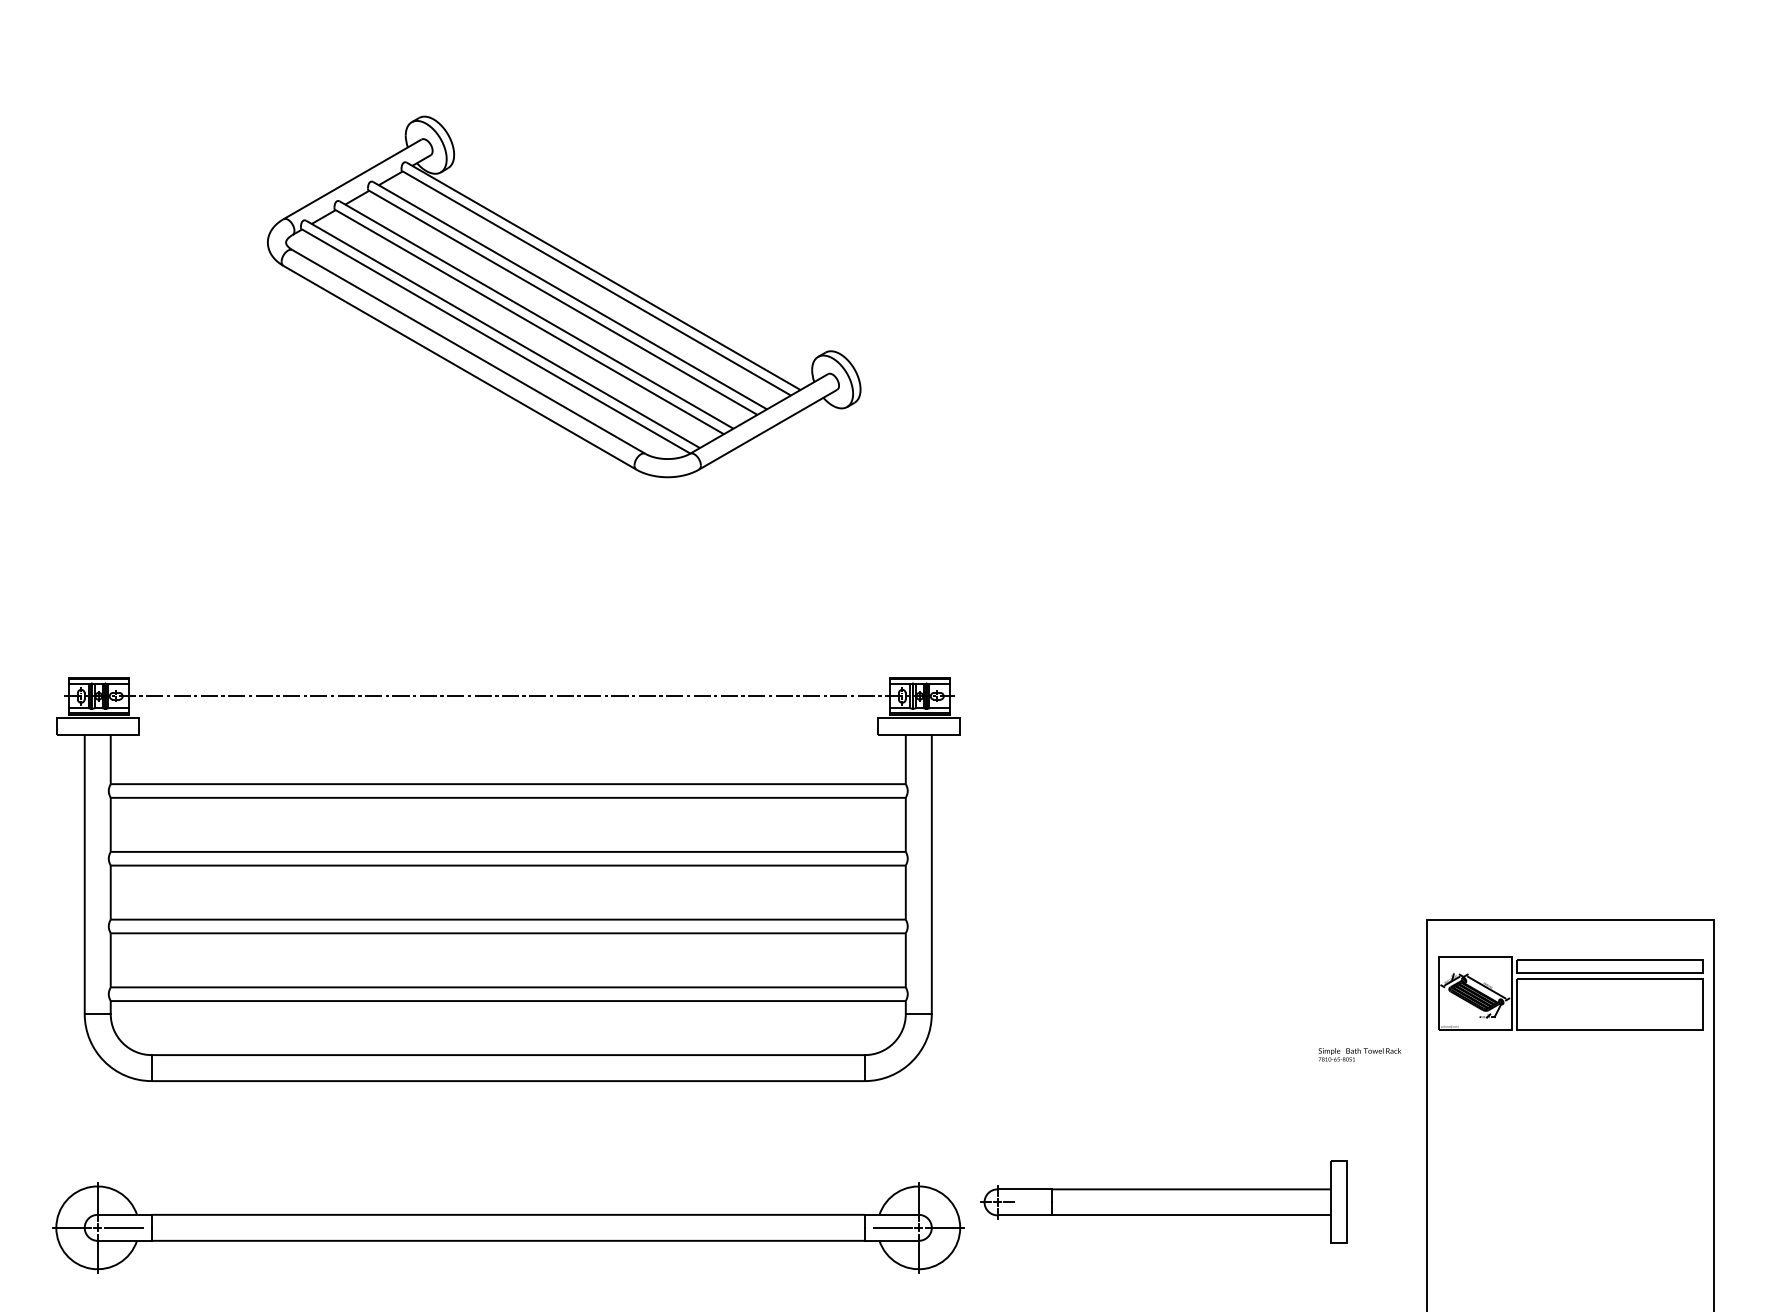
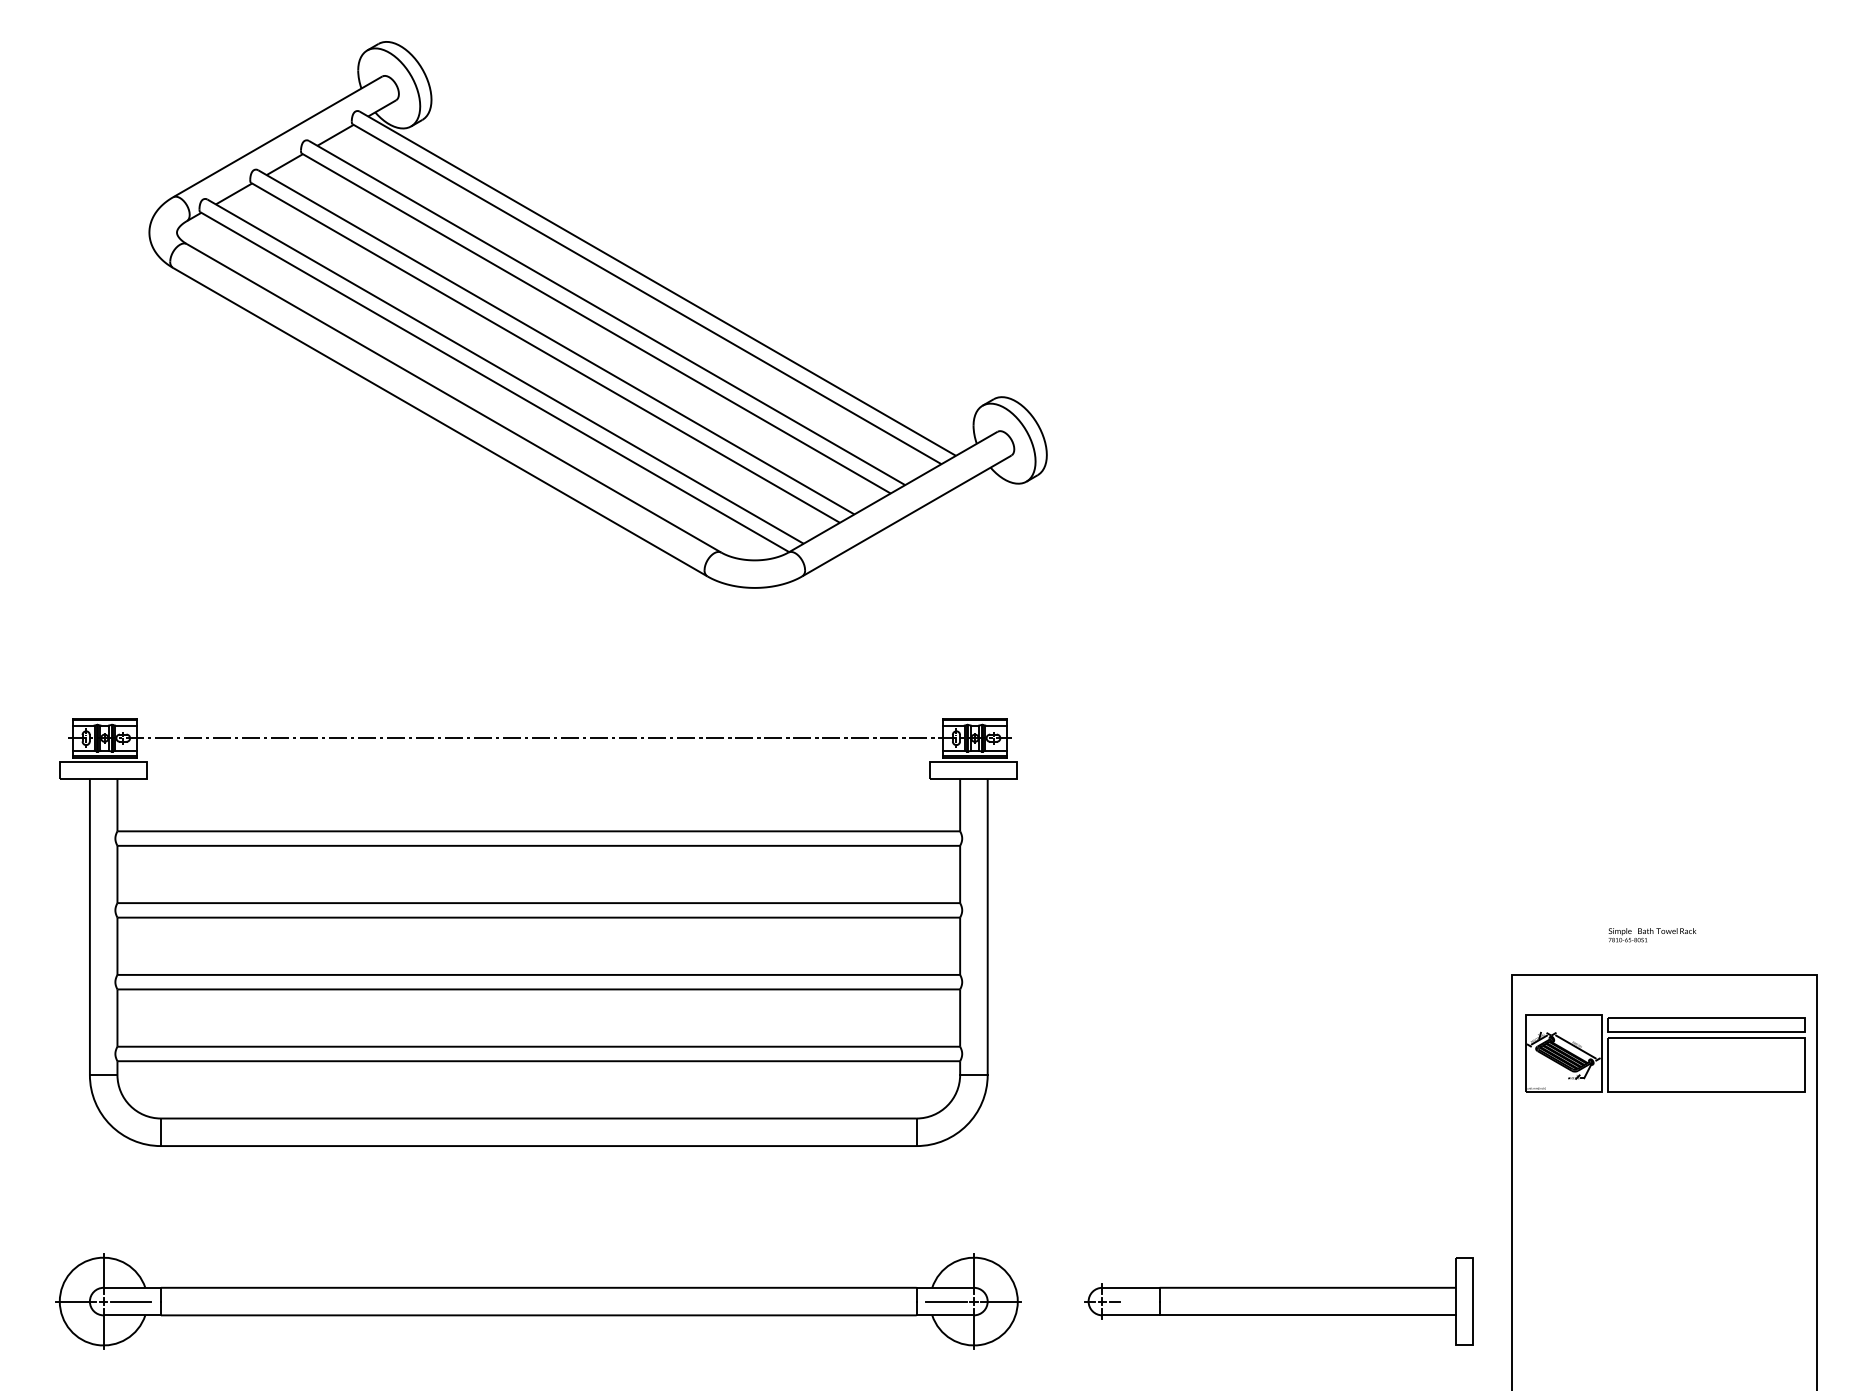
part: (563, 296) -> (597, 314), size x1.43
text: (1359, 1055) -> (1652, 935), moved
part: (1163, 1202) -> (1278, 1301), moved

